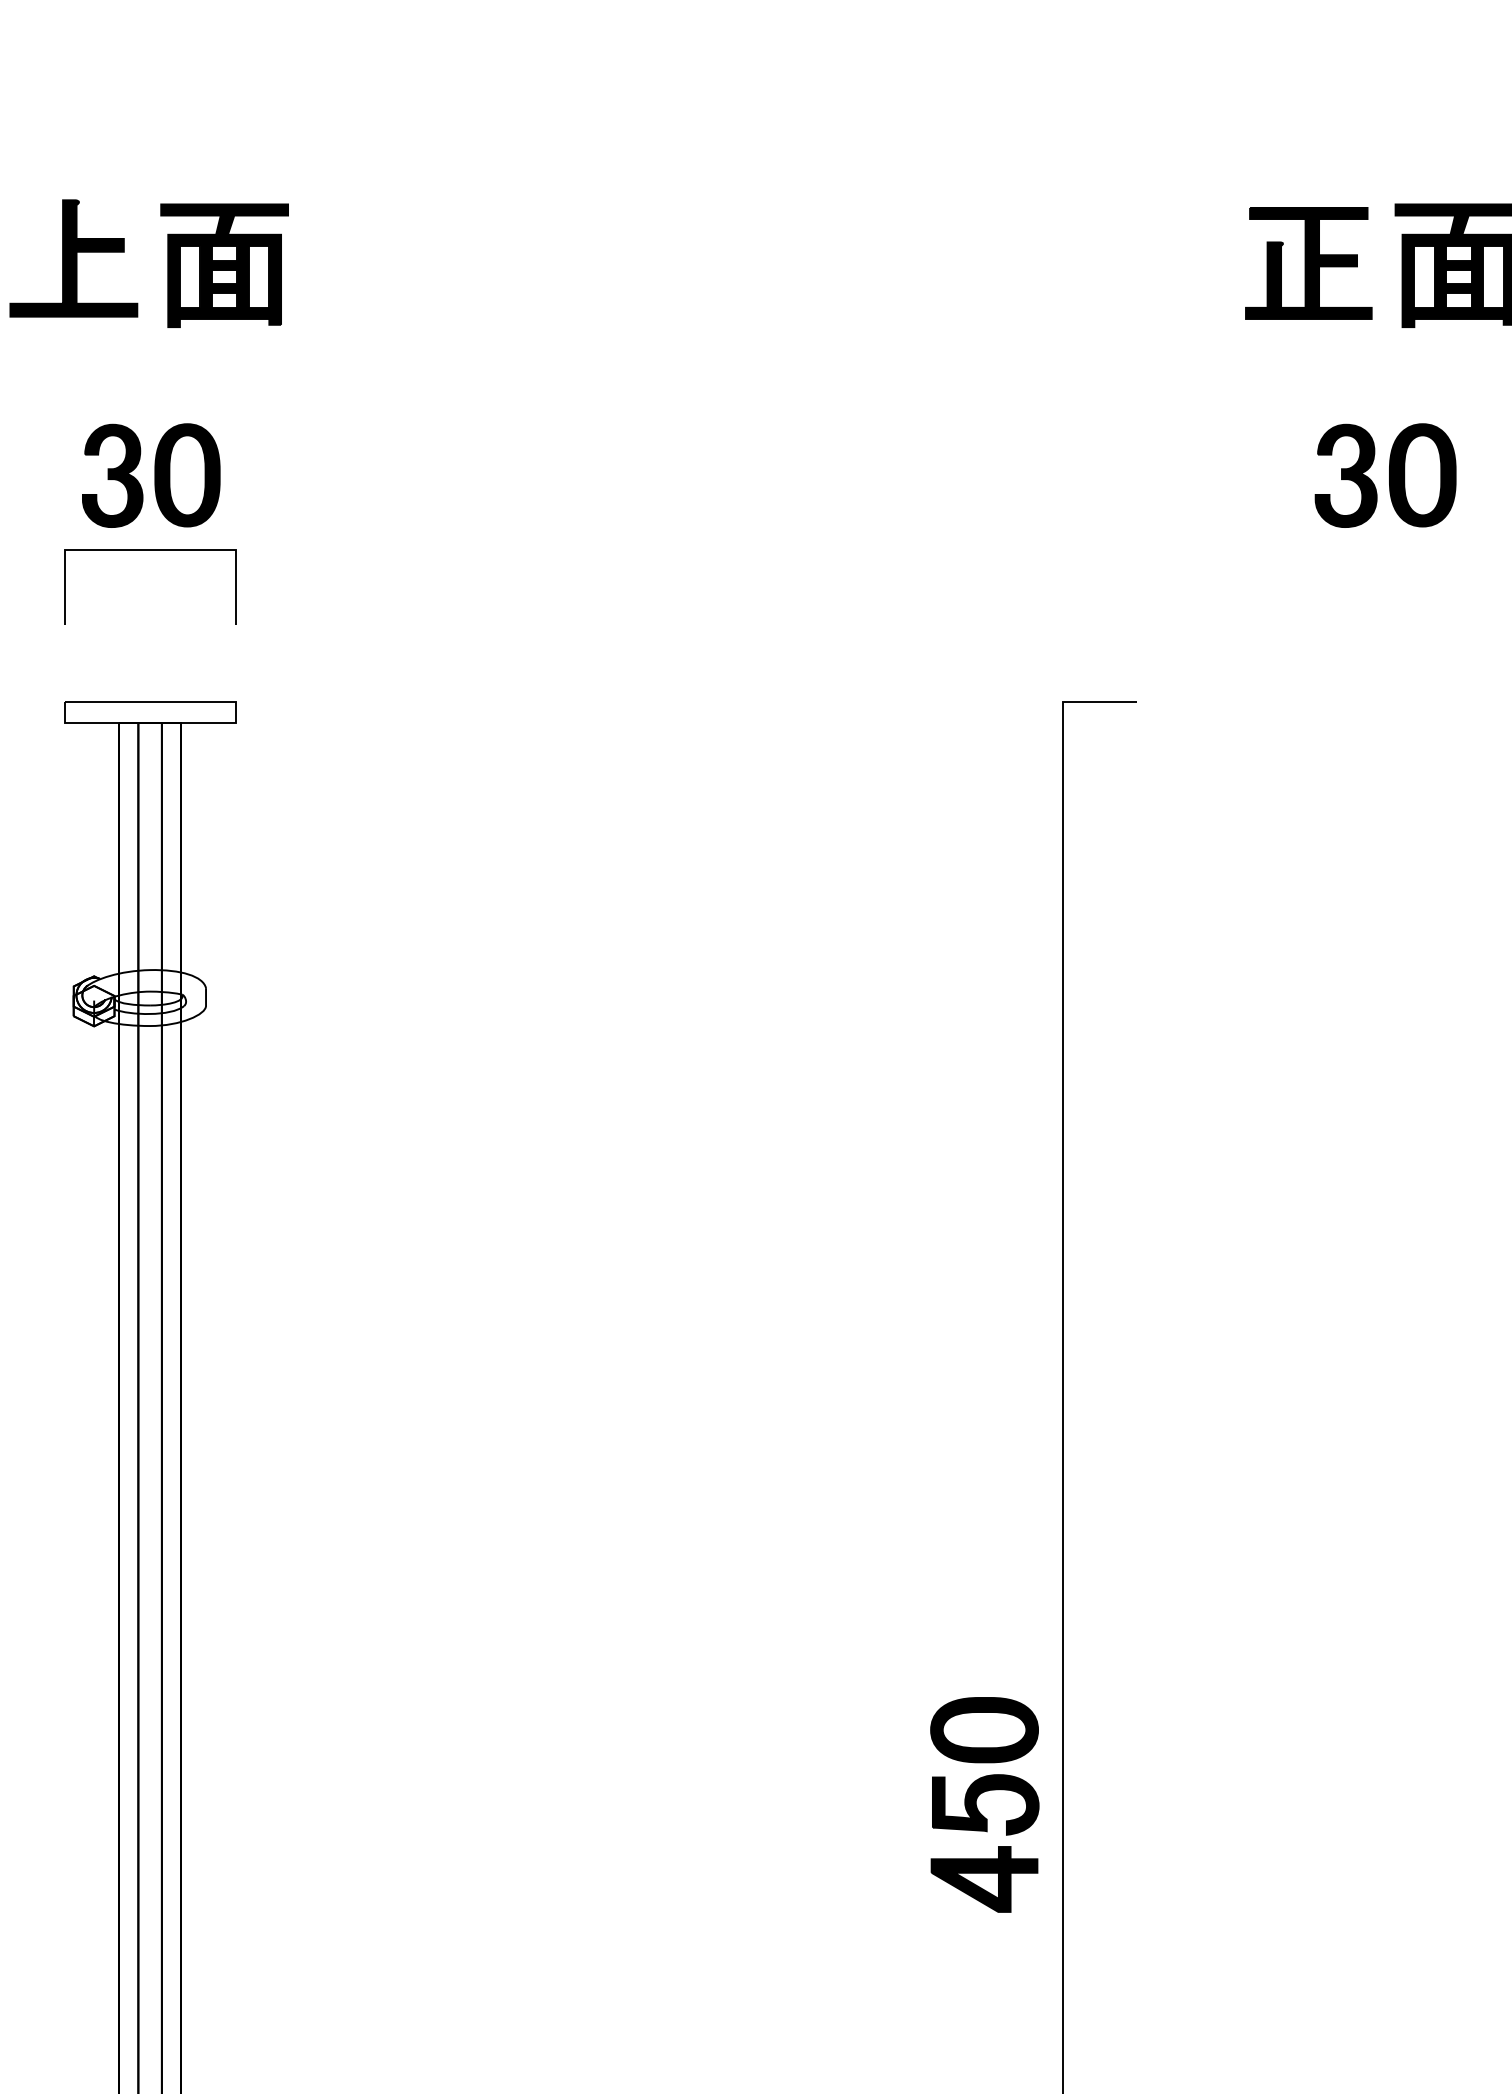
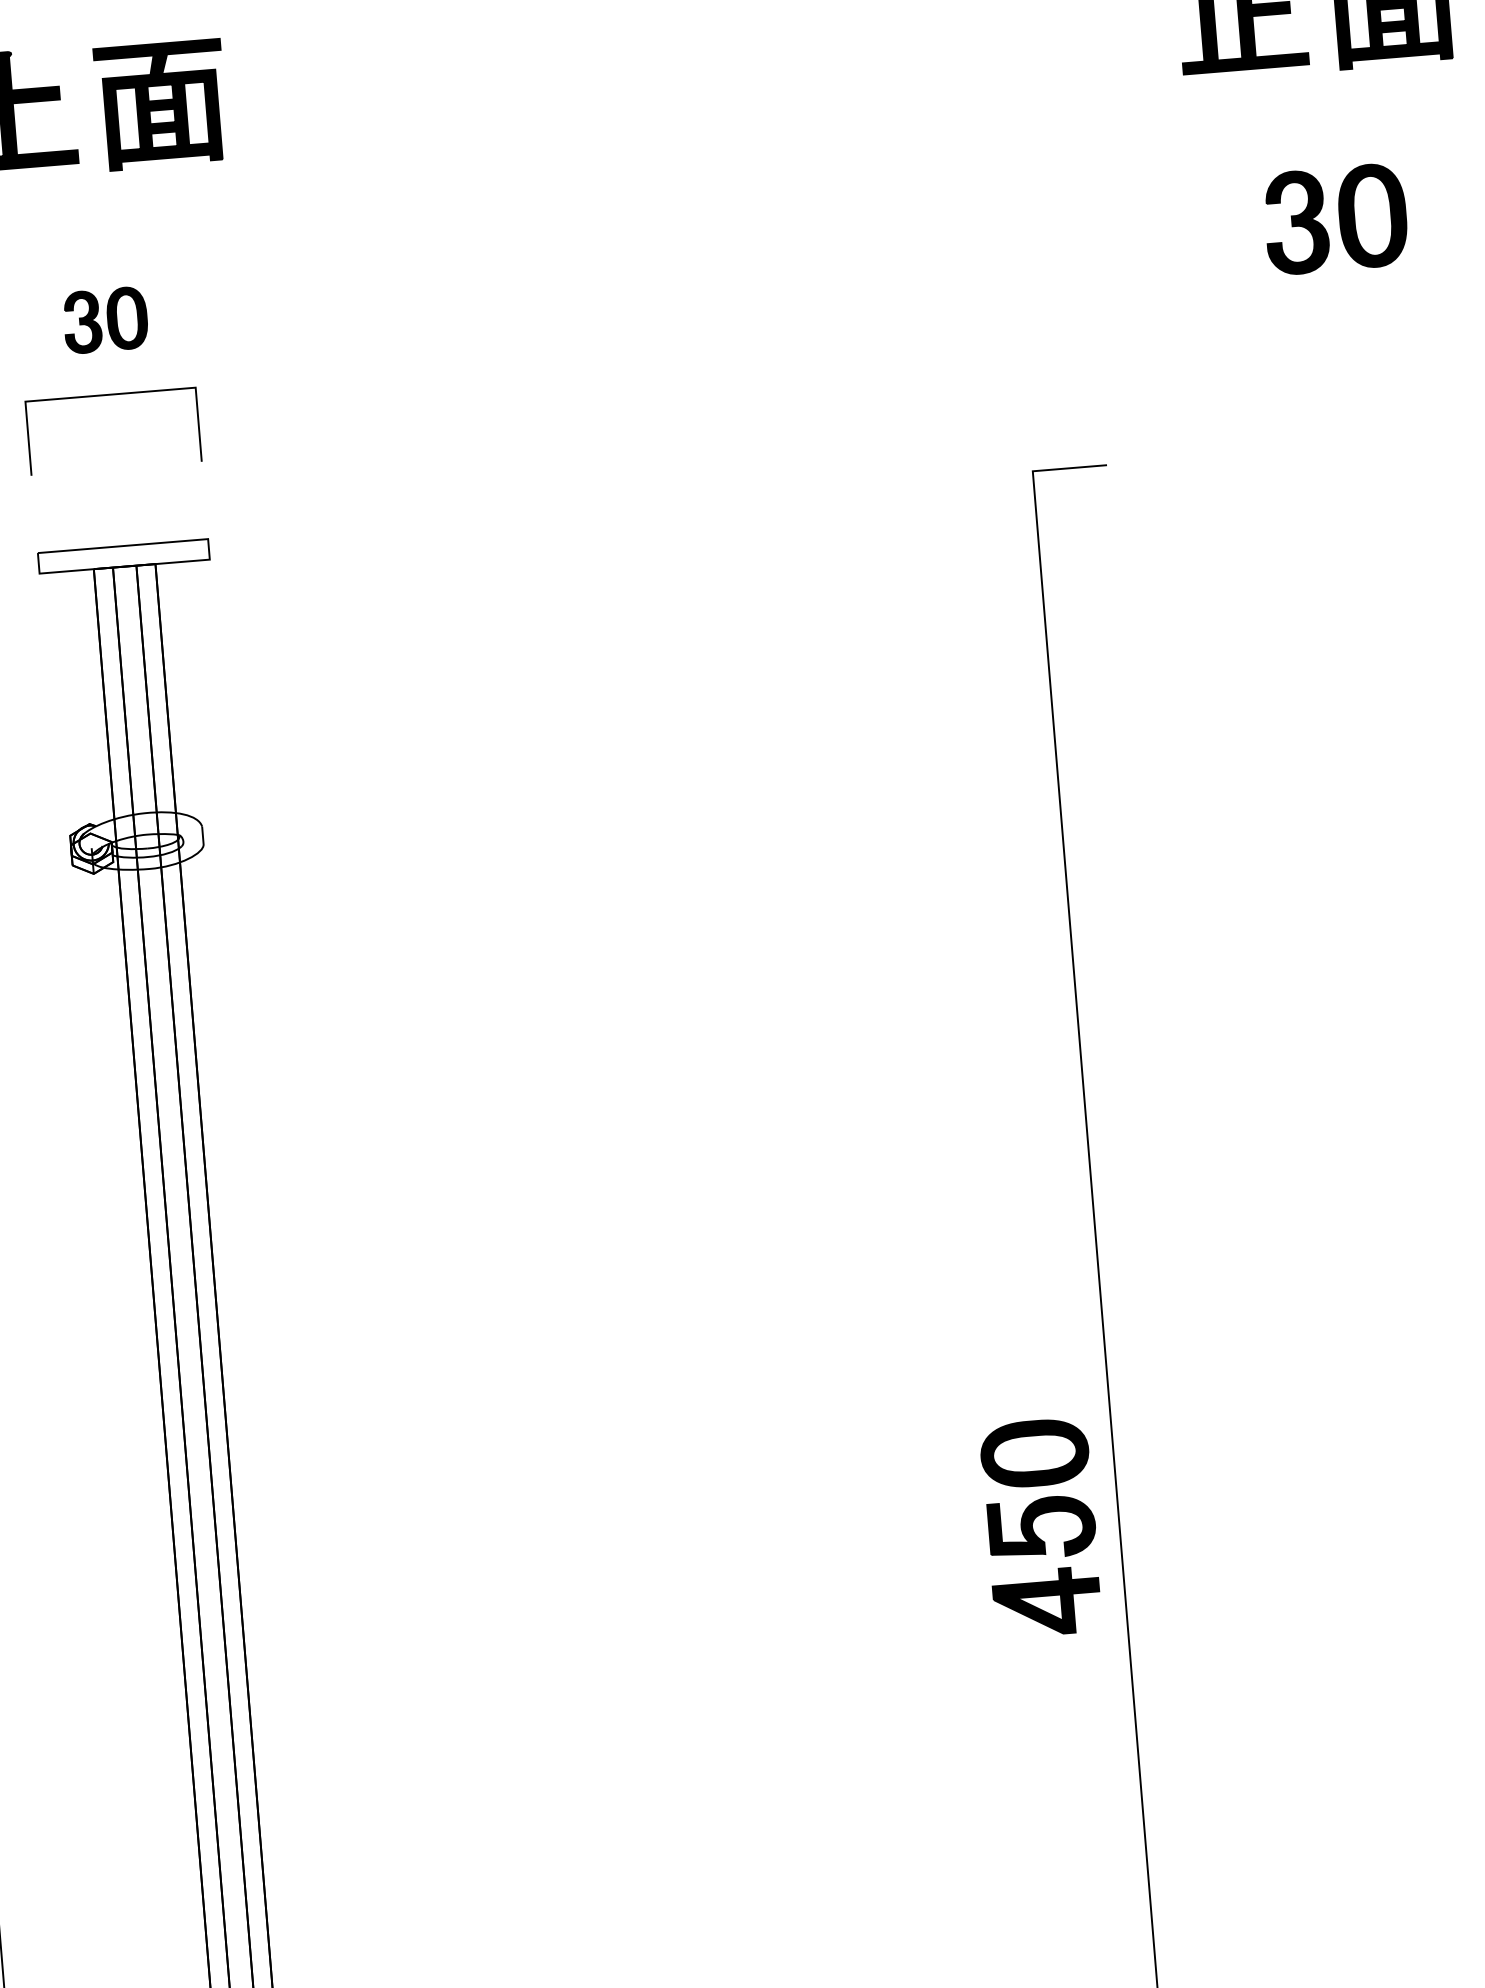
part: (151, 475) -> (105, 320), size x0.6
part: (977, 1806) -> (1034, 1530), moved

